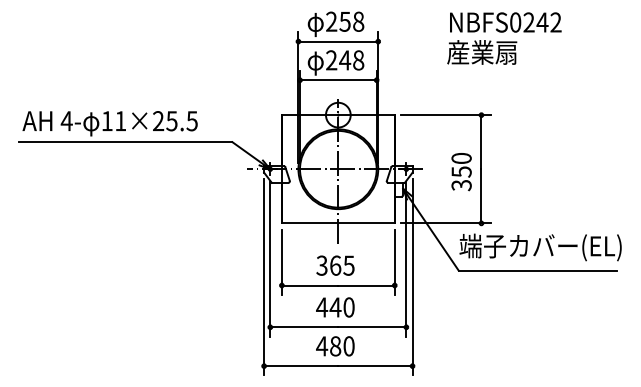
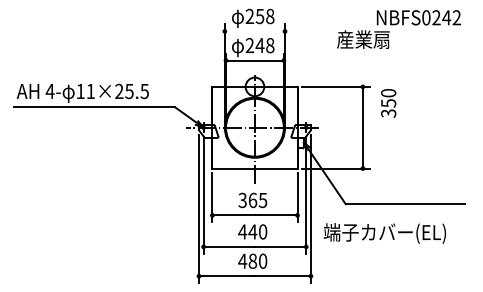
text: (505, 22) -> (418, 17), moved
line: (338, 41) -> (255, 31), removed
text: (461, 172) -> (388, 103), moved
text: (540, 247) -> (384, 233), moved

